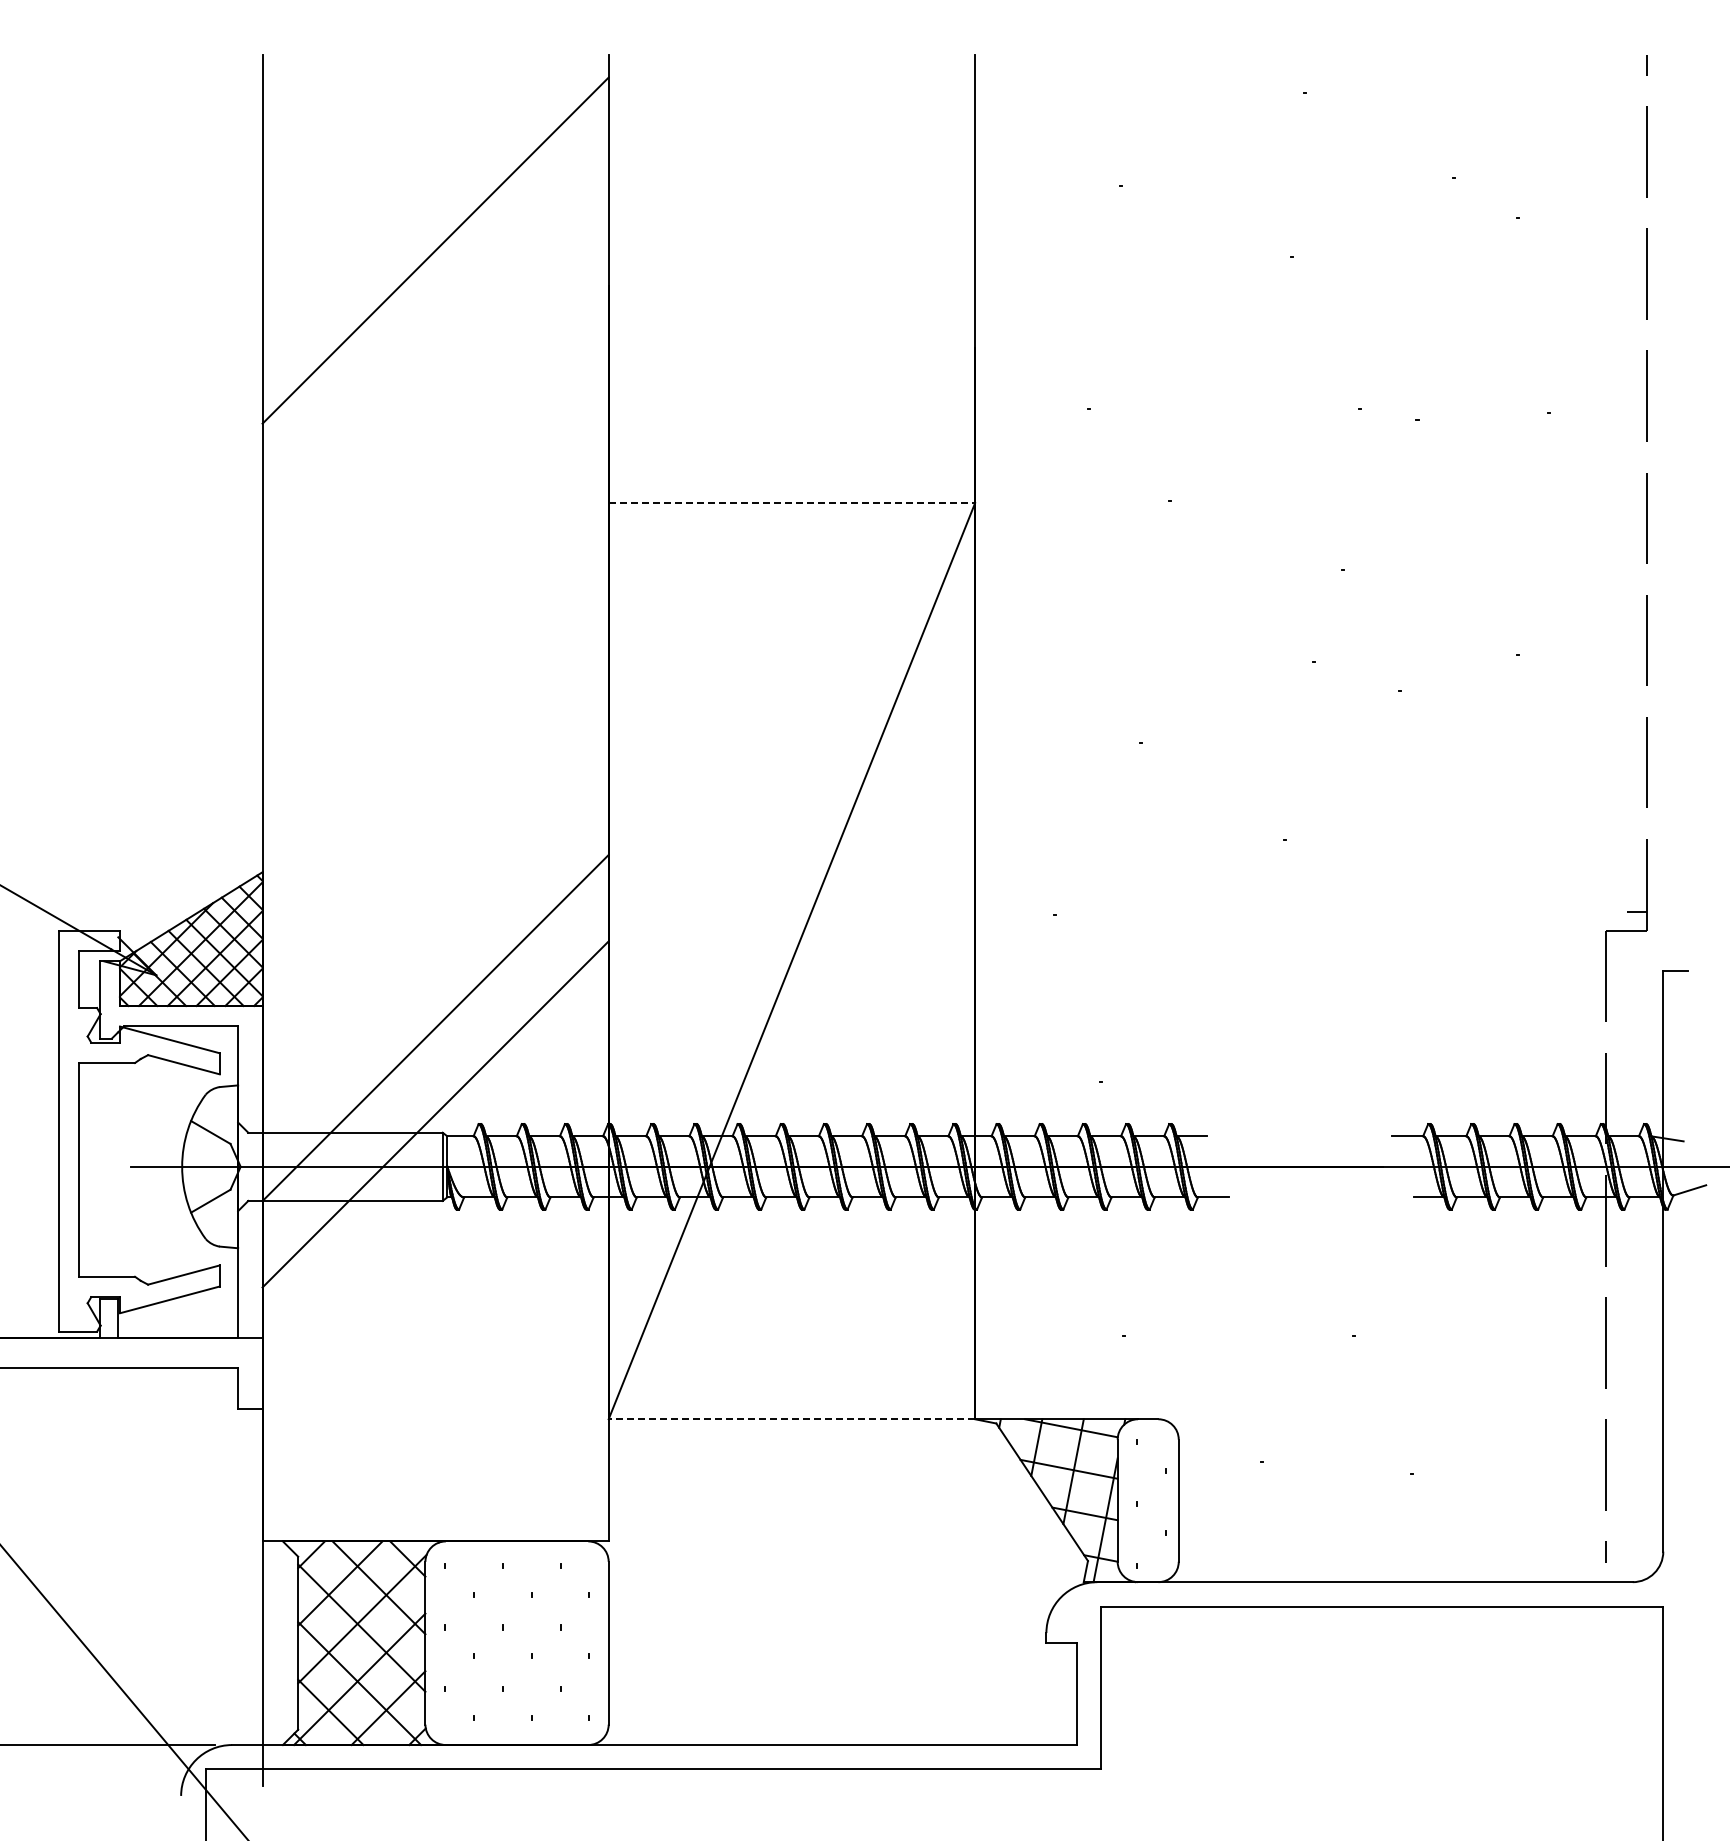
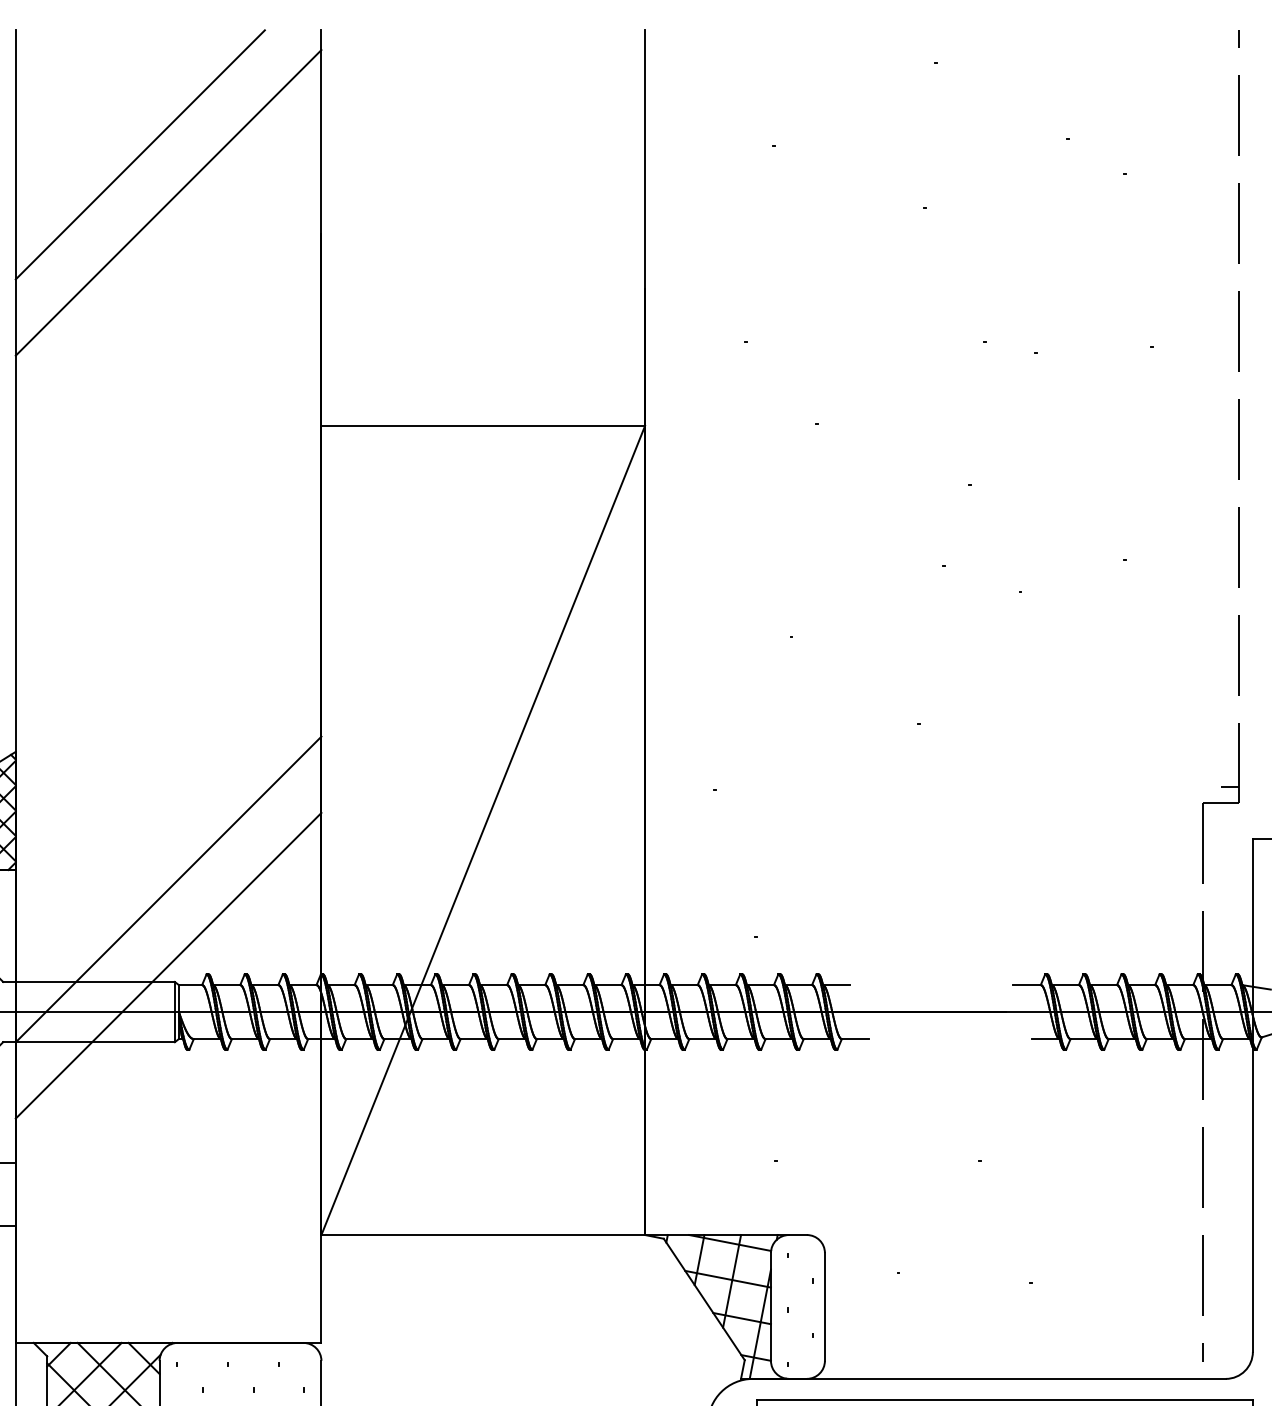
line: (403, 196) -> (140, 155), added
line: (792, 503) -> (483, 426), dashed -> solid
line: (791, 1419) -> (482, 1235), dashed -> solid

